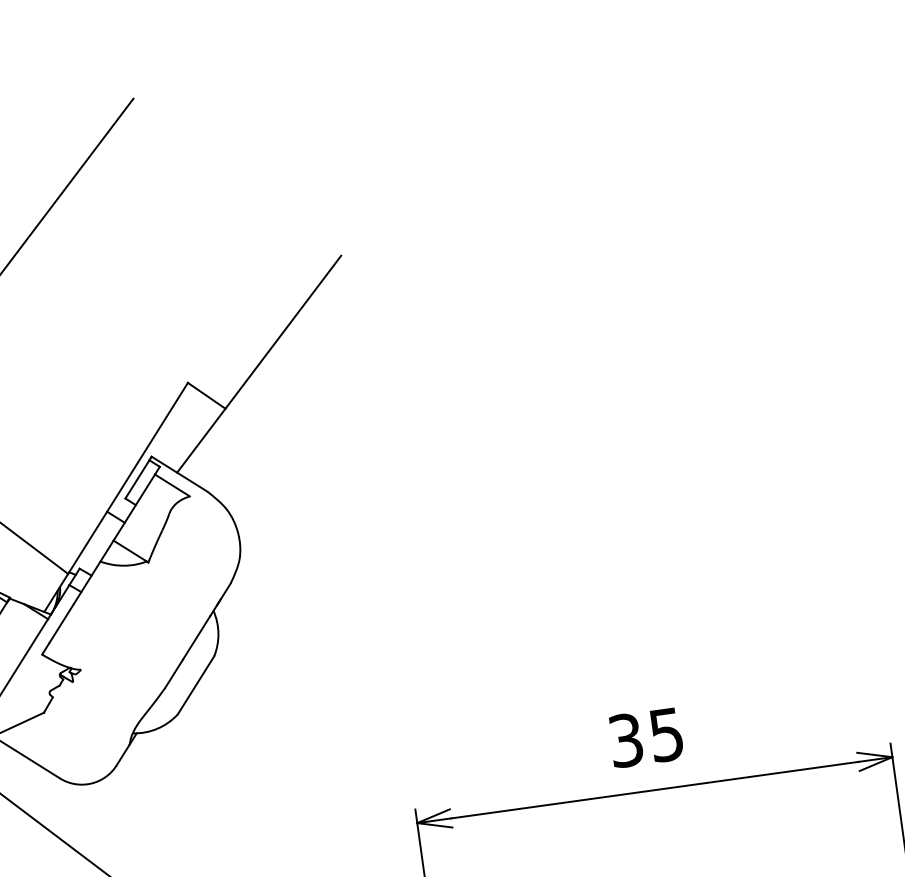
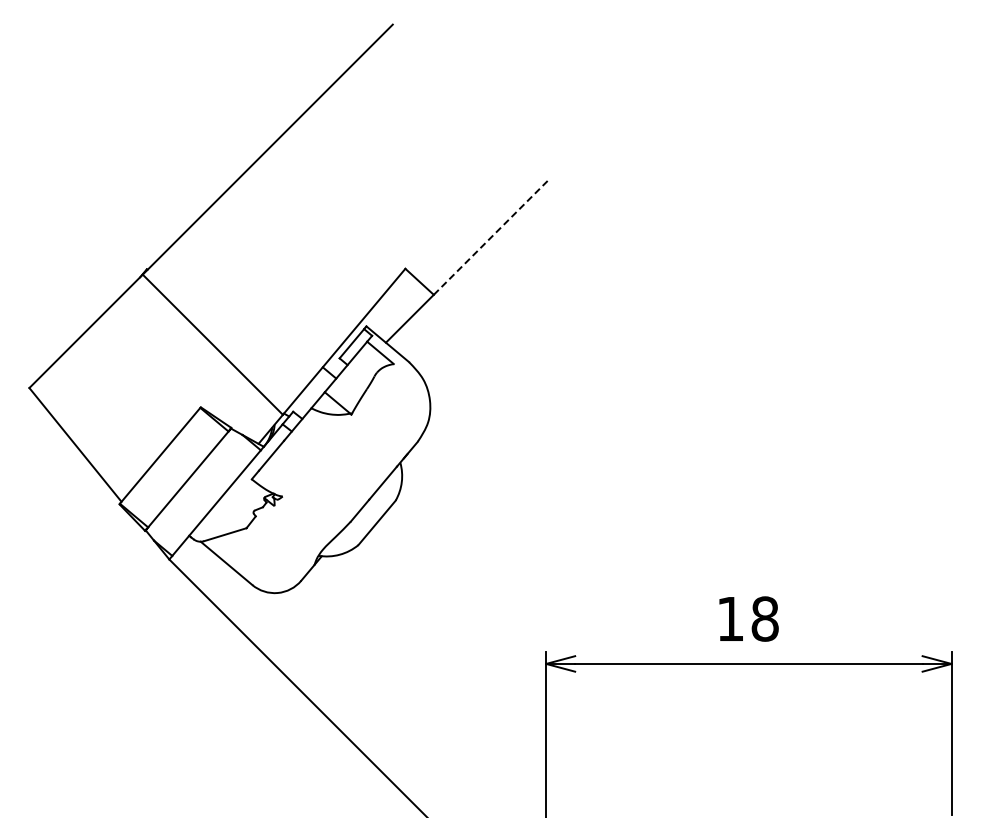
line: (283, 332) -> (491, 237), solid -> dashed
text: (645, 737) -> (747, 618), 35 -> 18

